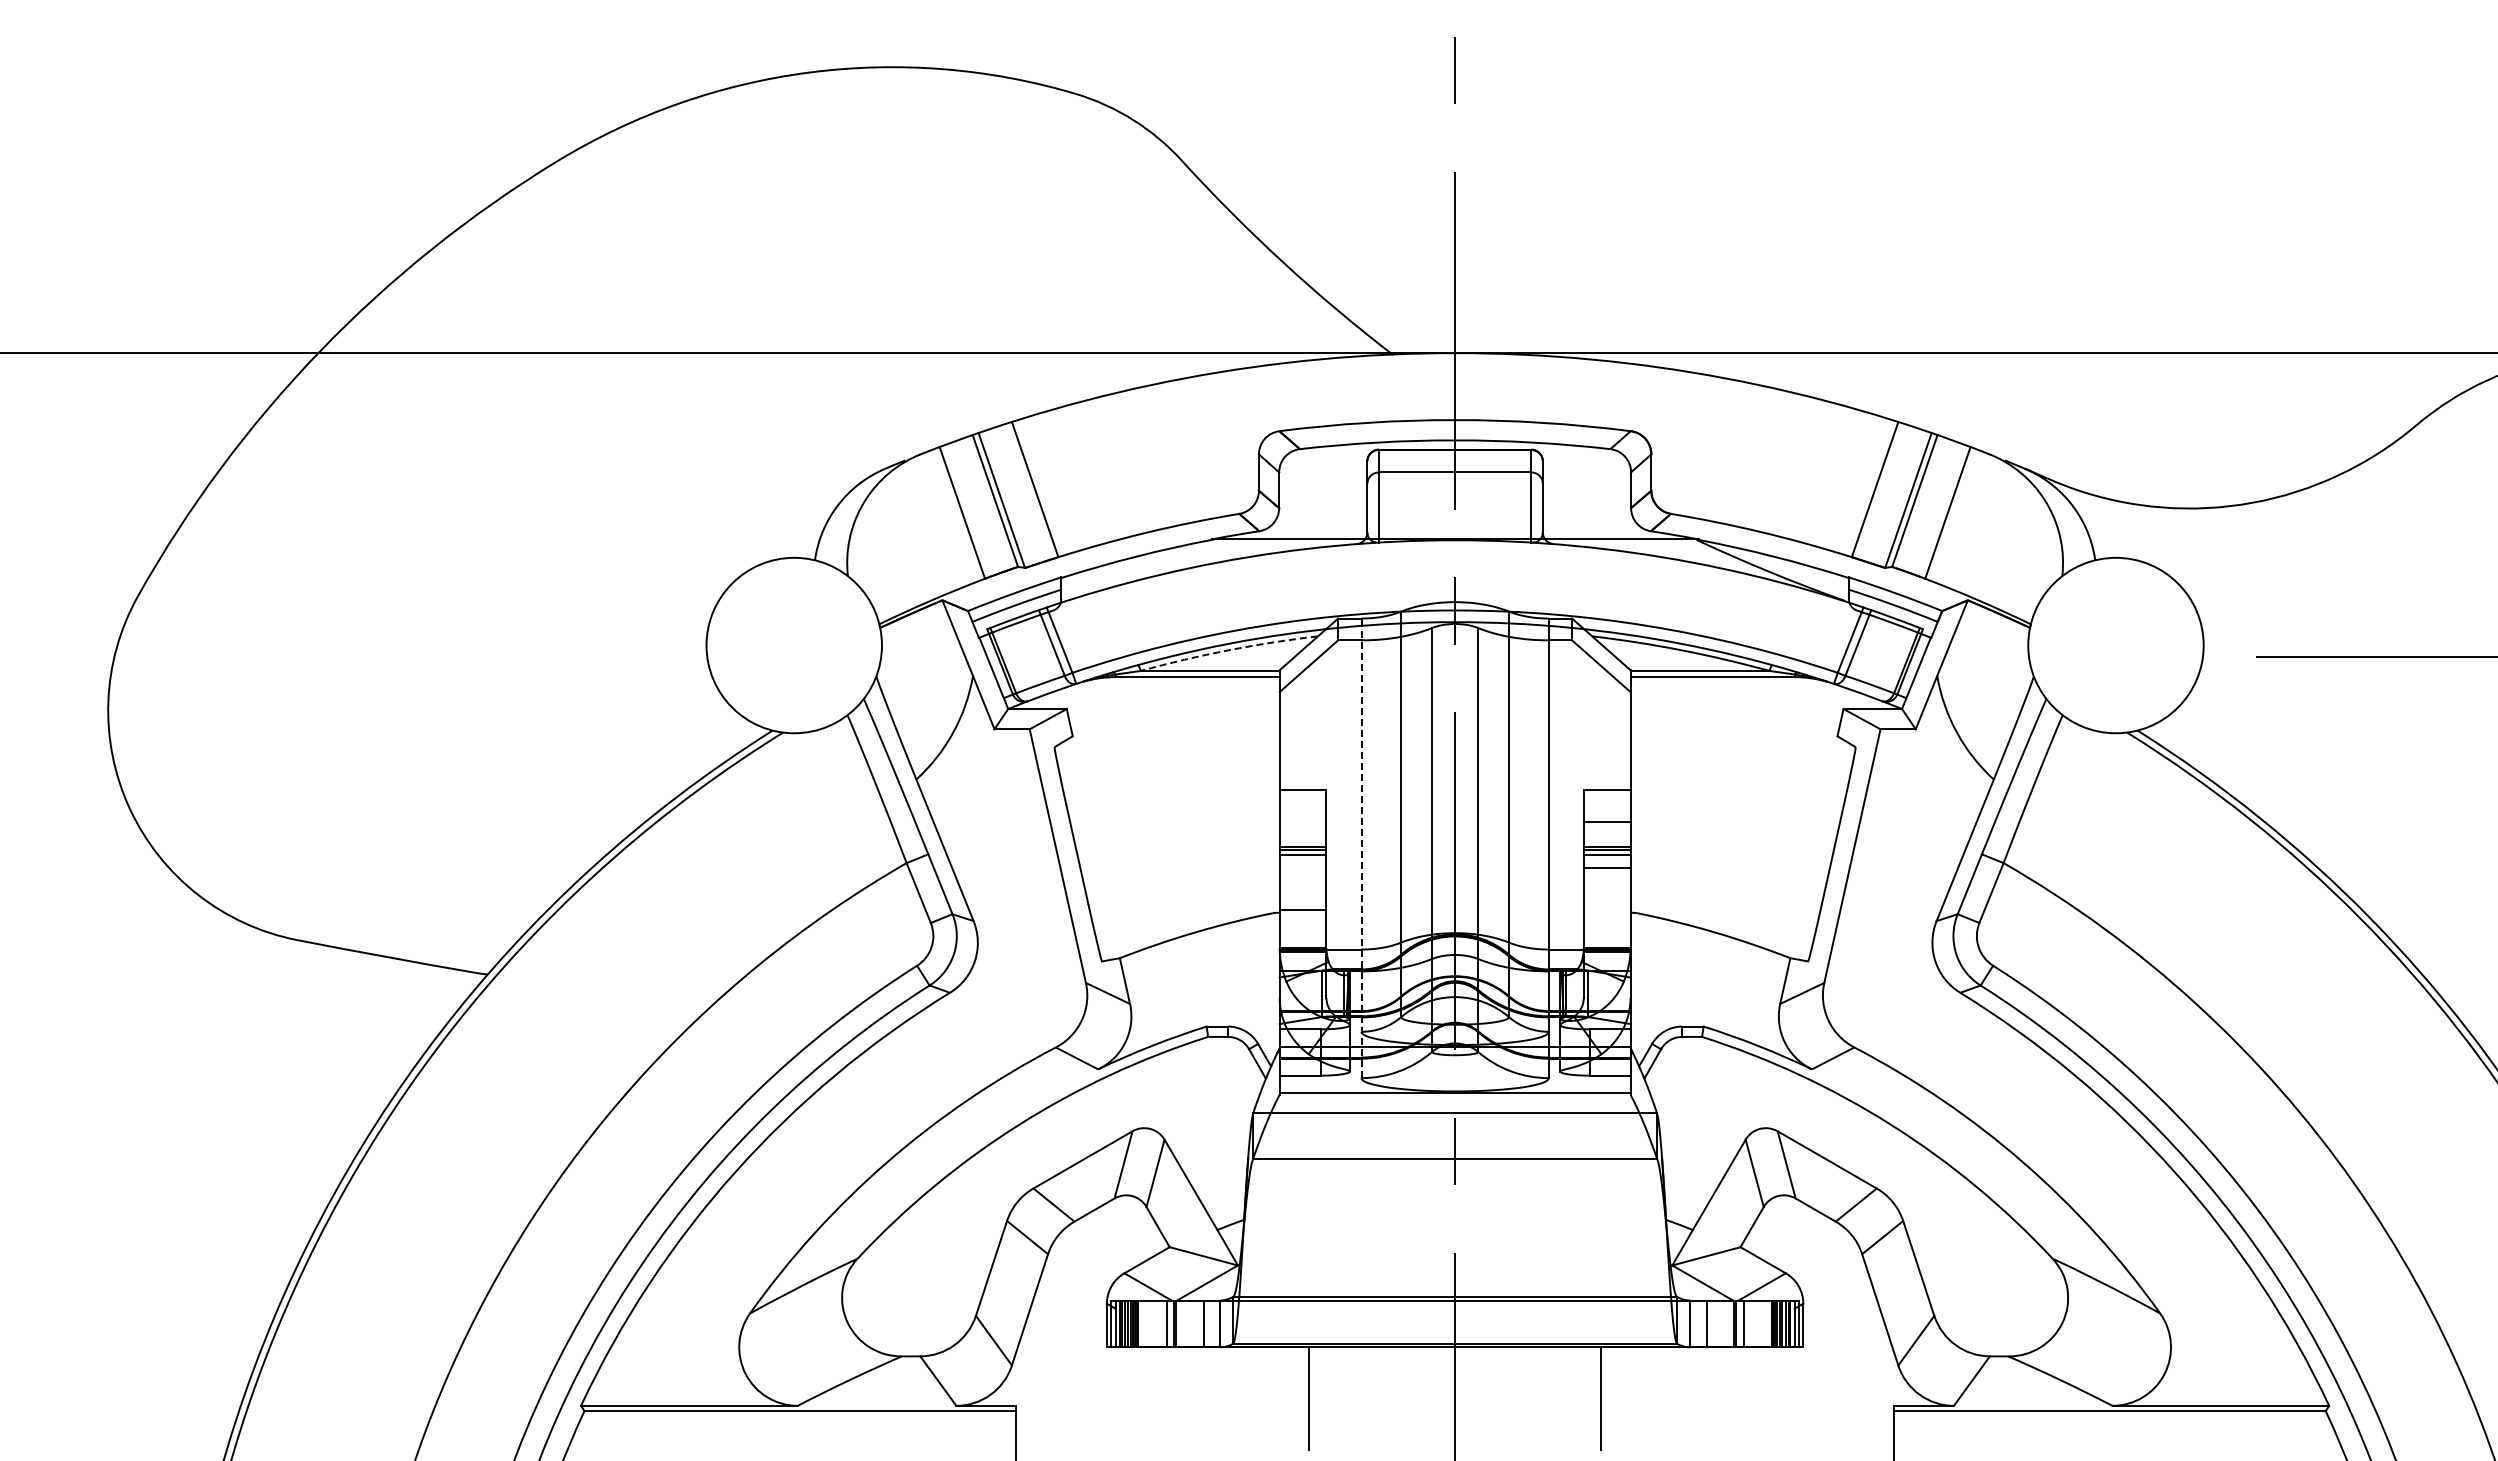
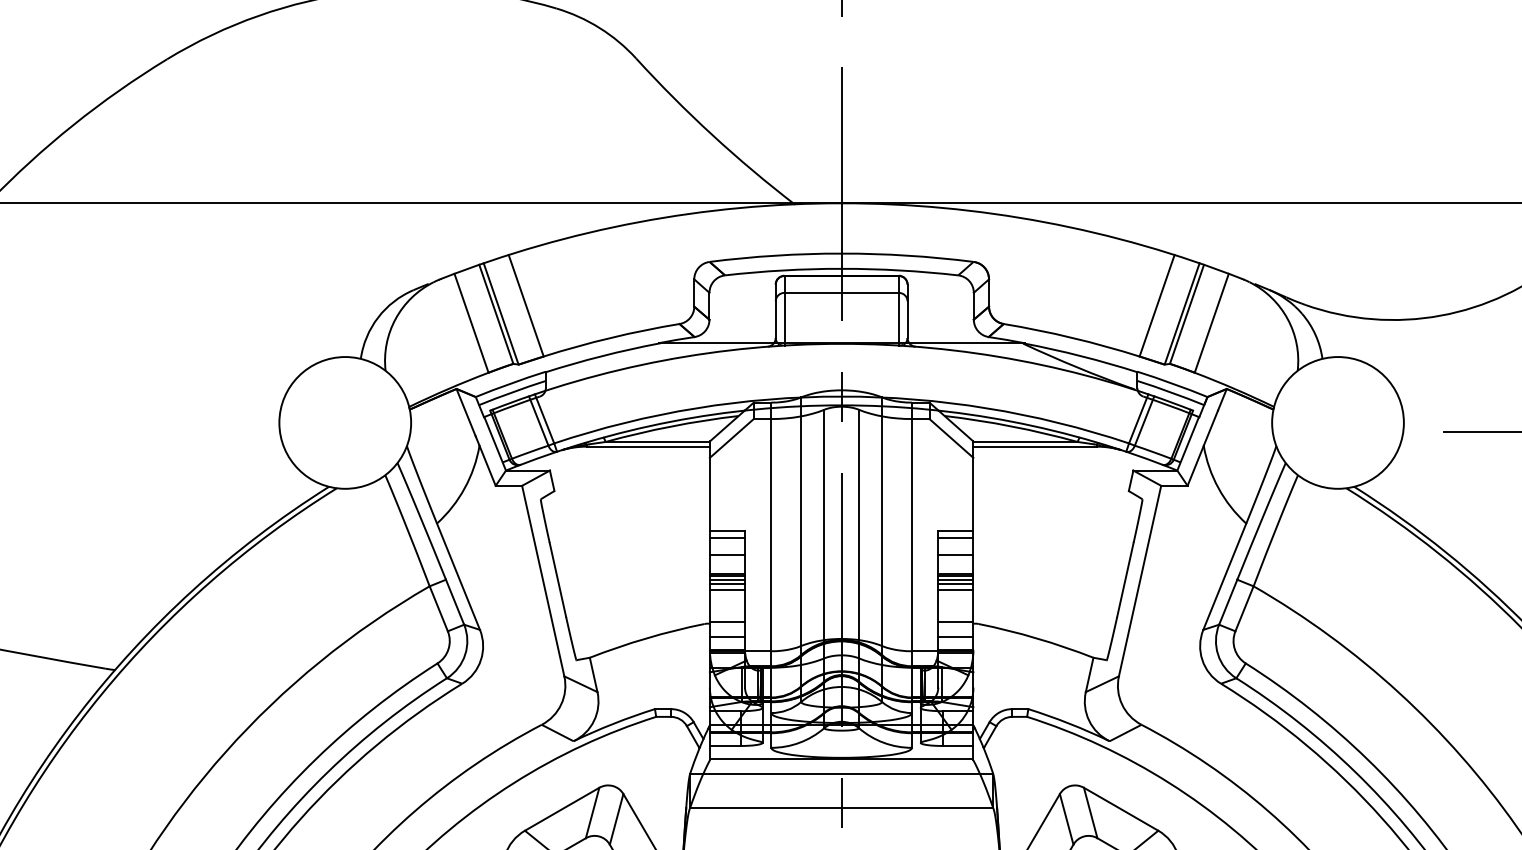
arc: (1228, 650) -> (671, 426), dashed -> solid
line: (1302, 798) -> (727, 537), added
line: (1606, 798) -> (955, 537), added
line: (1302, 821) -> (727, 555), added
line: (1361, 848) -> (771, 575), dashed -> solid
line: (1302, 859) -> (727, 583), added
line: (1606, 859) -> (955, 583), added
line: (1302, 868) -> (727, 590), added
line: (1606, 910) -> (955, 621), added
line: (1302, 931) -> (727, 637), added
line: (1606, 931) -> (955, 637), added

